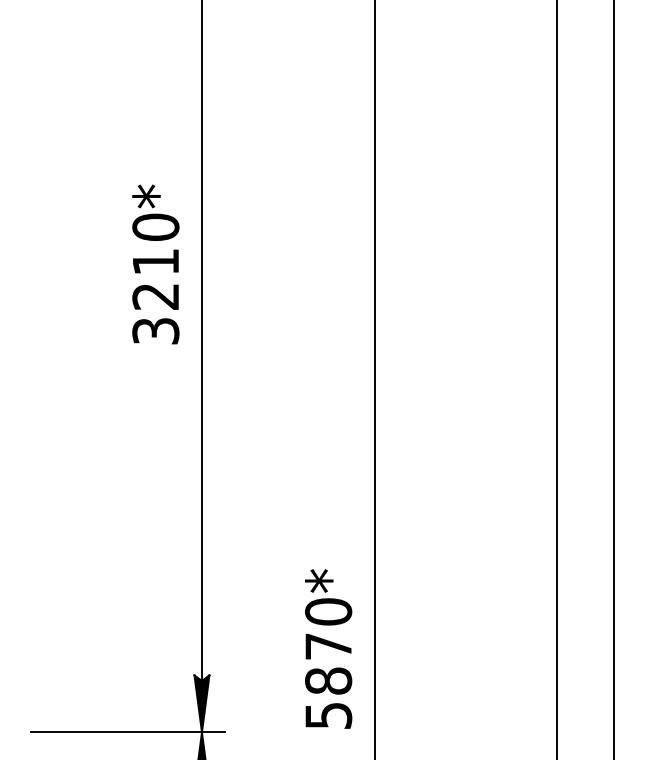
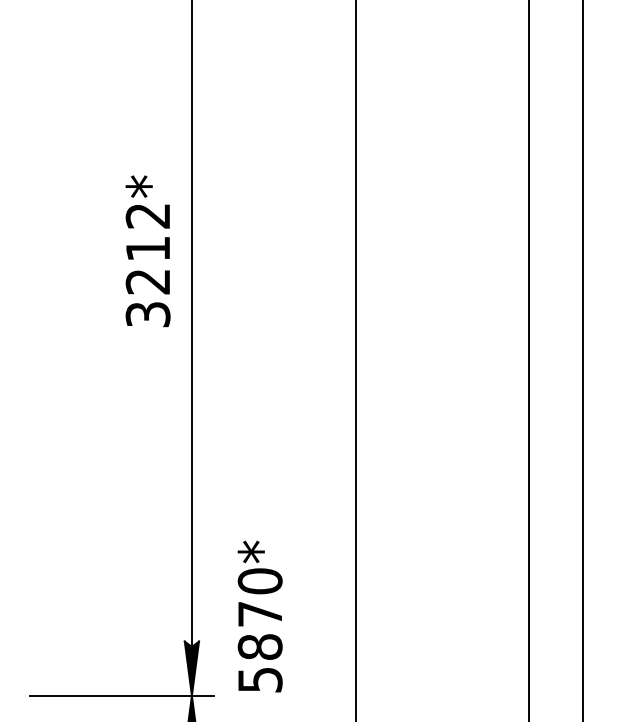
text: (155, 226) -> (147, 215), 3210* -> 3212*
text: (327, 648) -> (259, 616), moved

